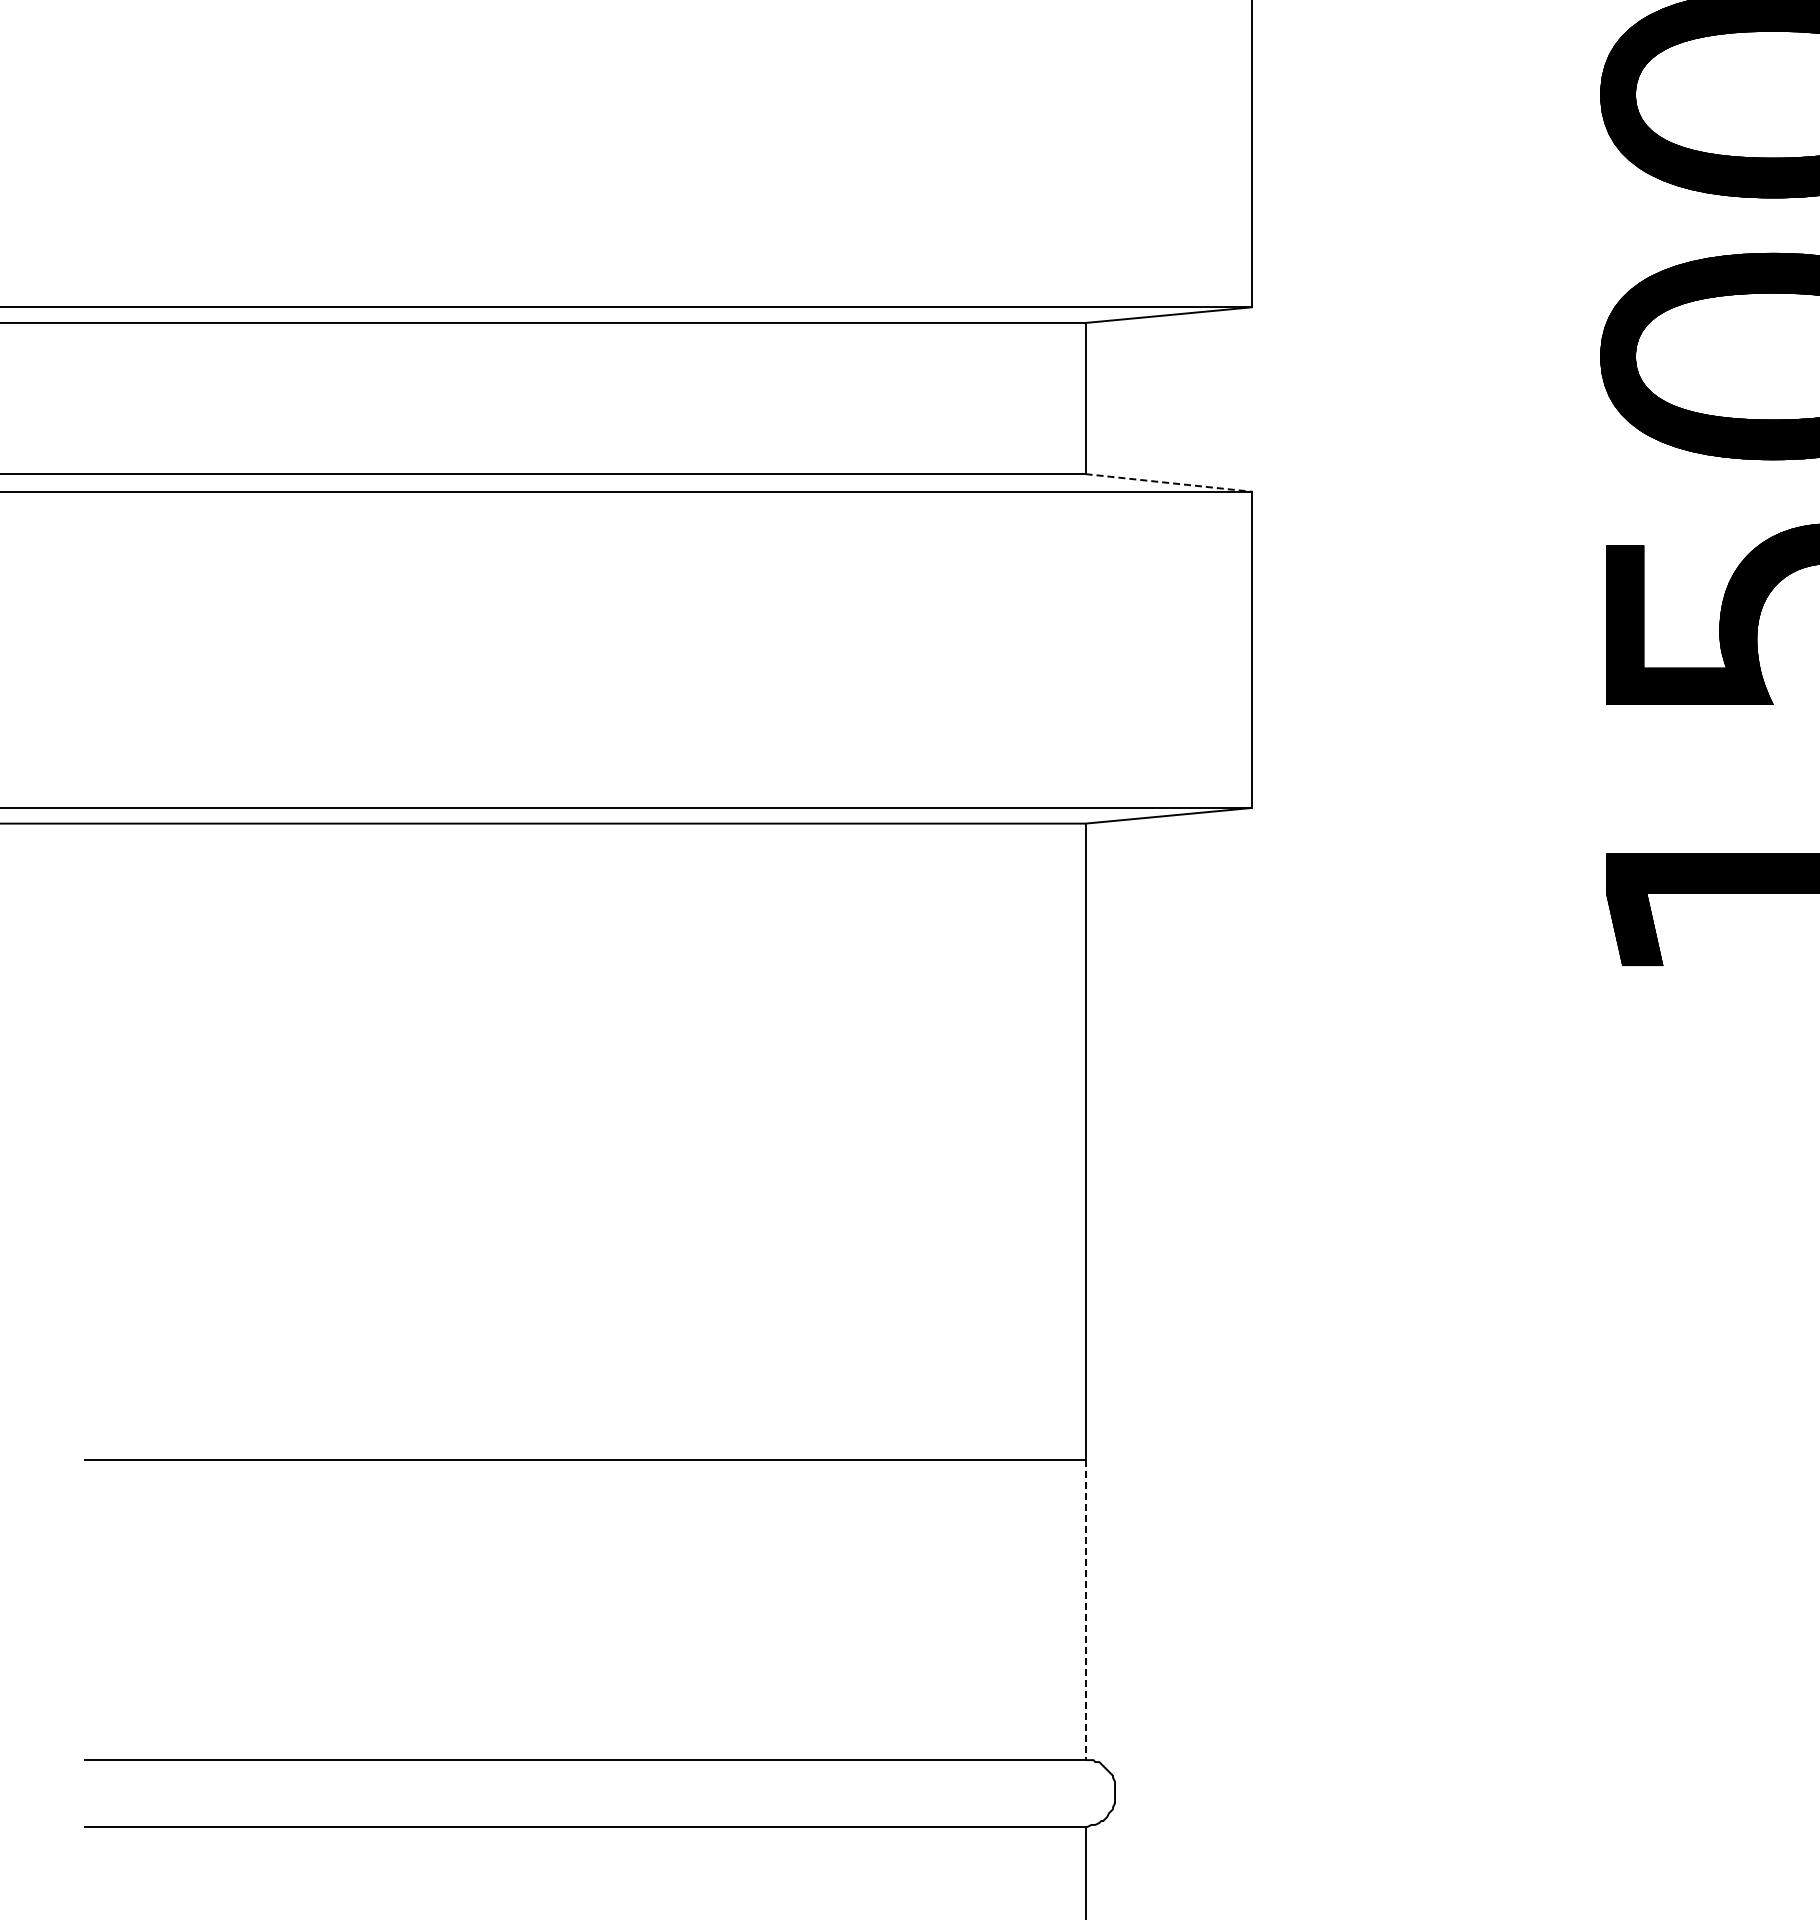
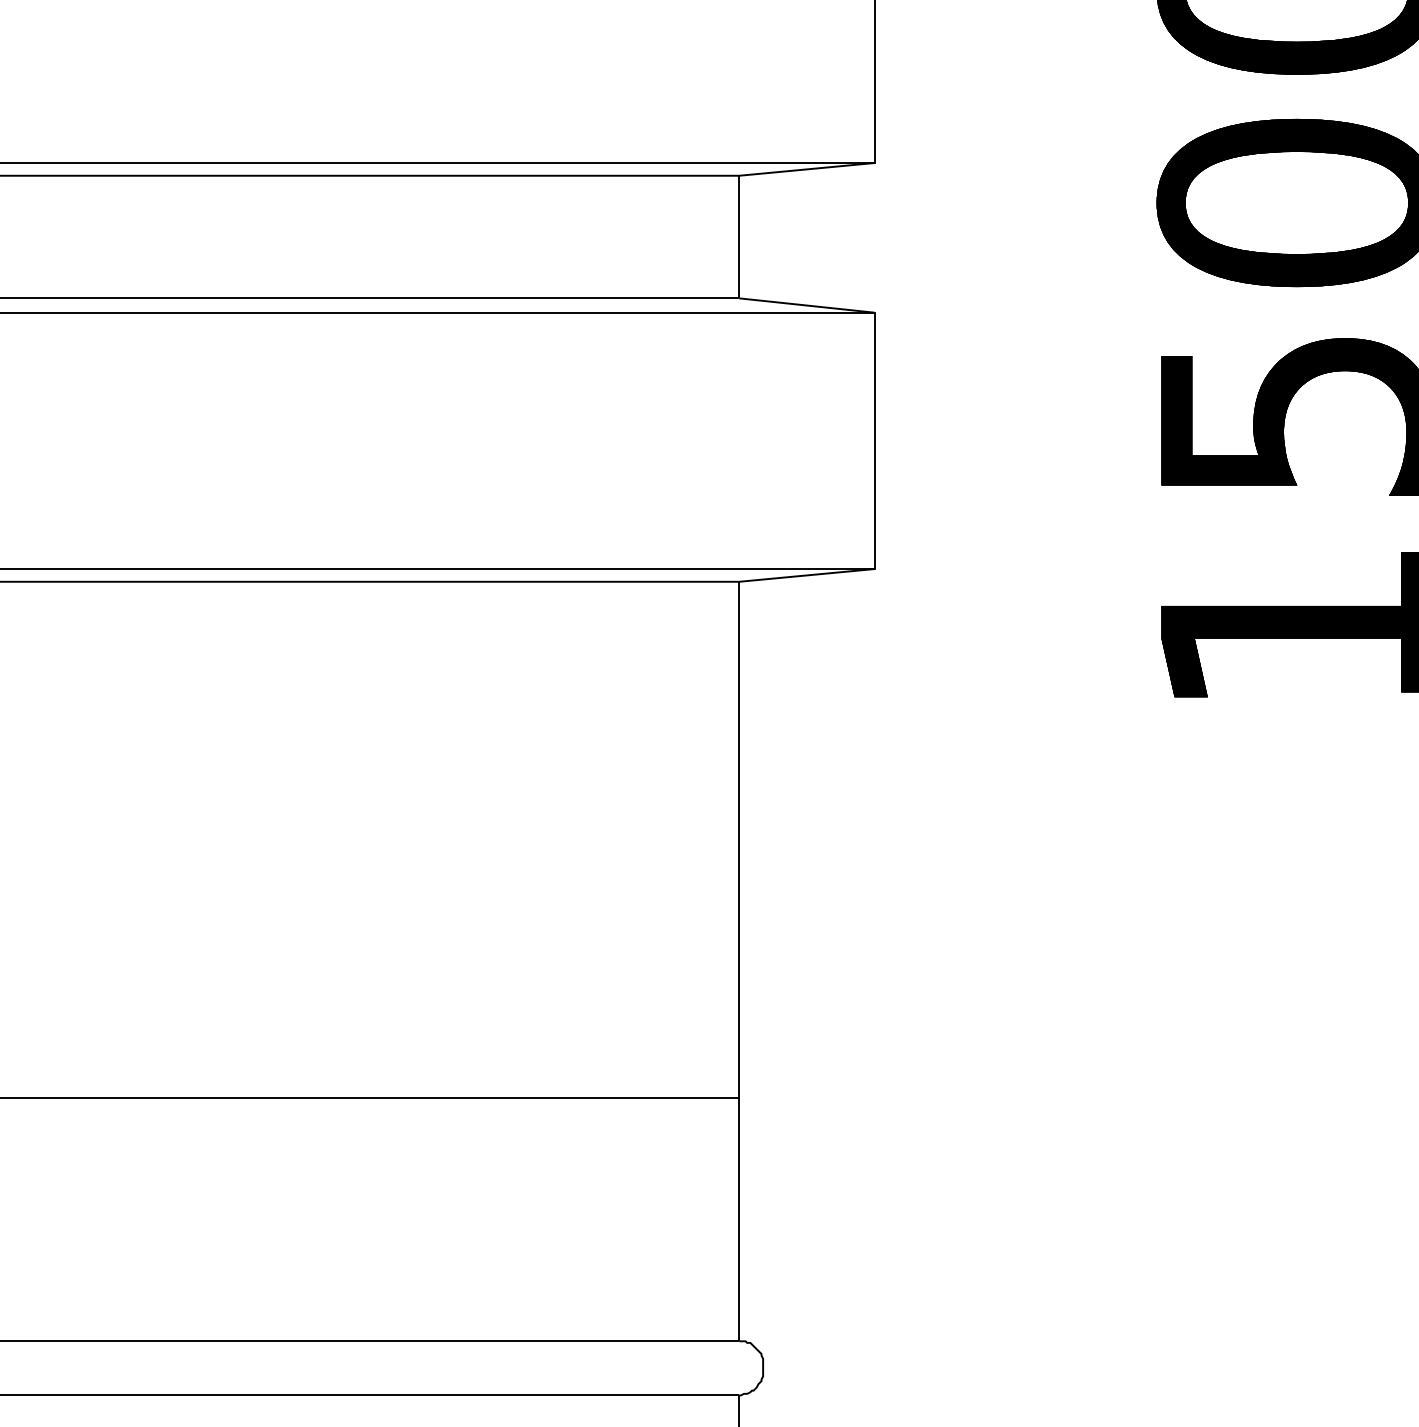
line: (1169, 482) -> (807, 305), dashed -> solid
line: (1085, 1610) -> (739, 1219), dashed -> solid

